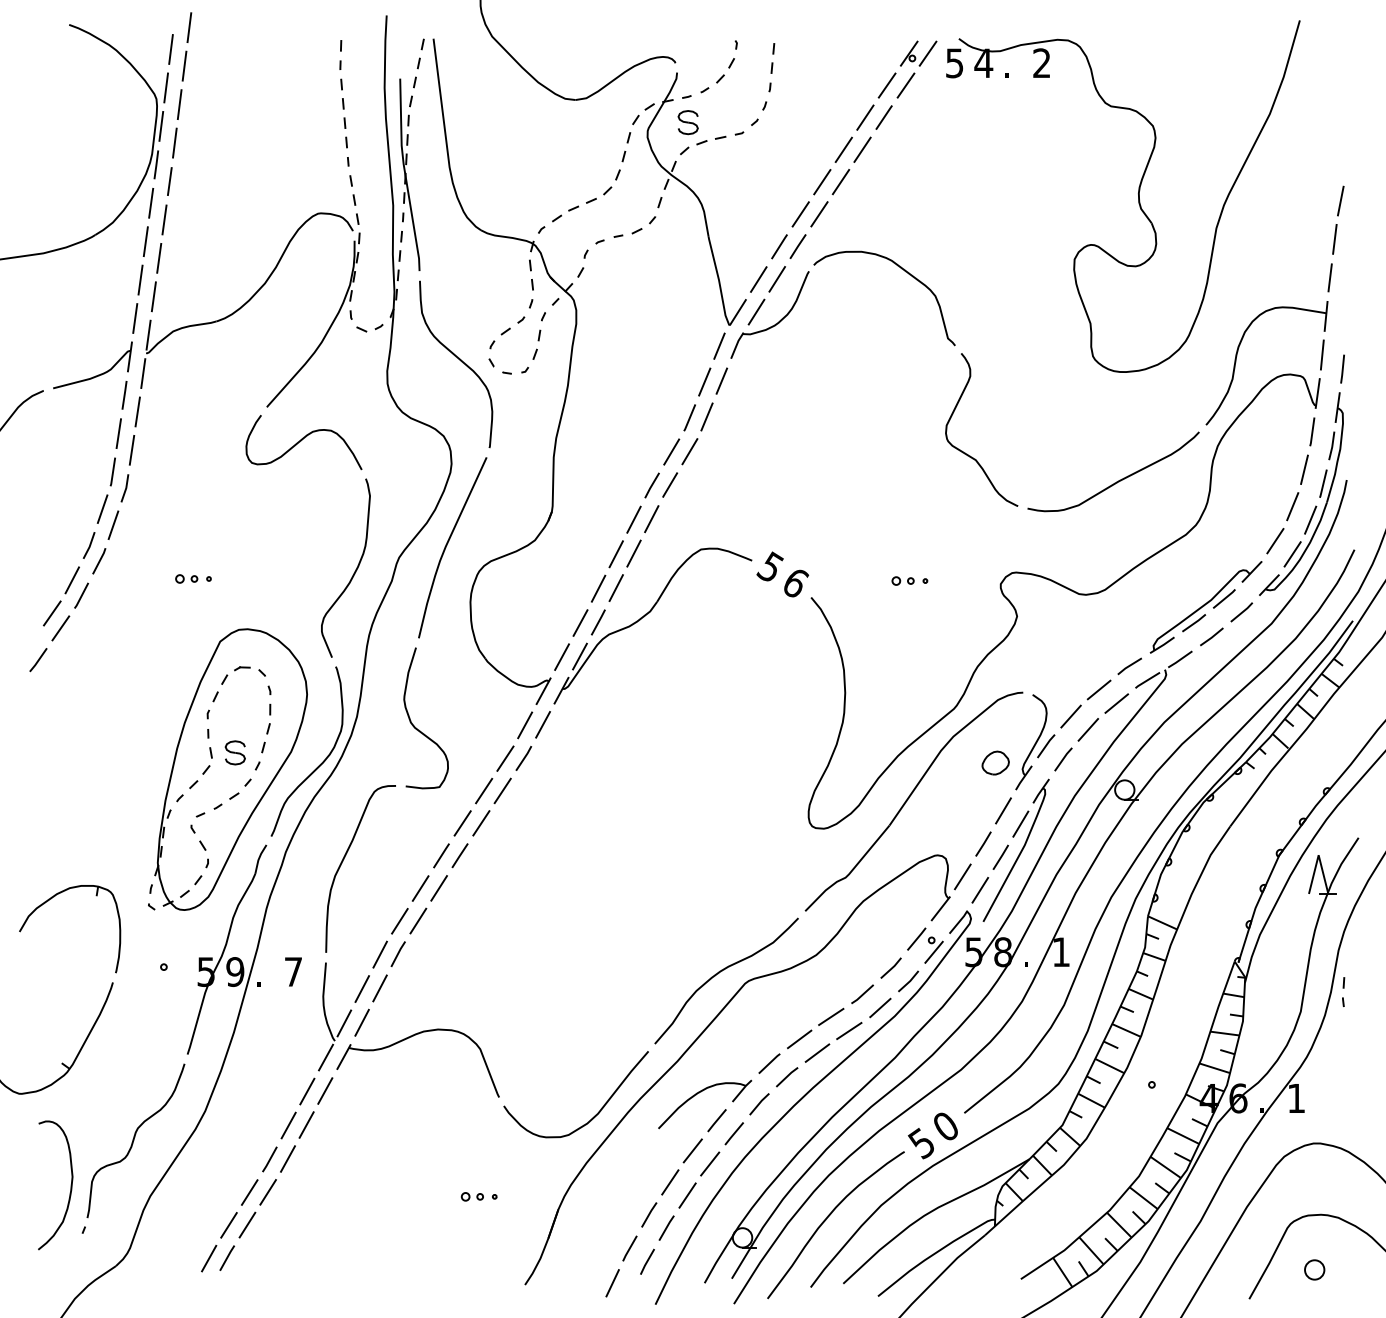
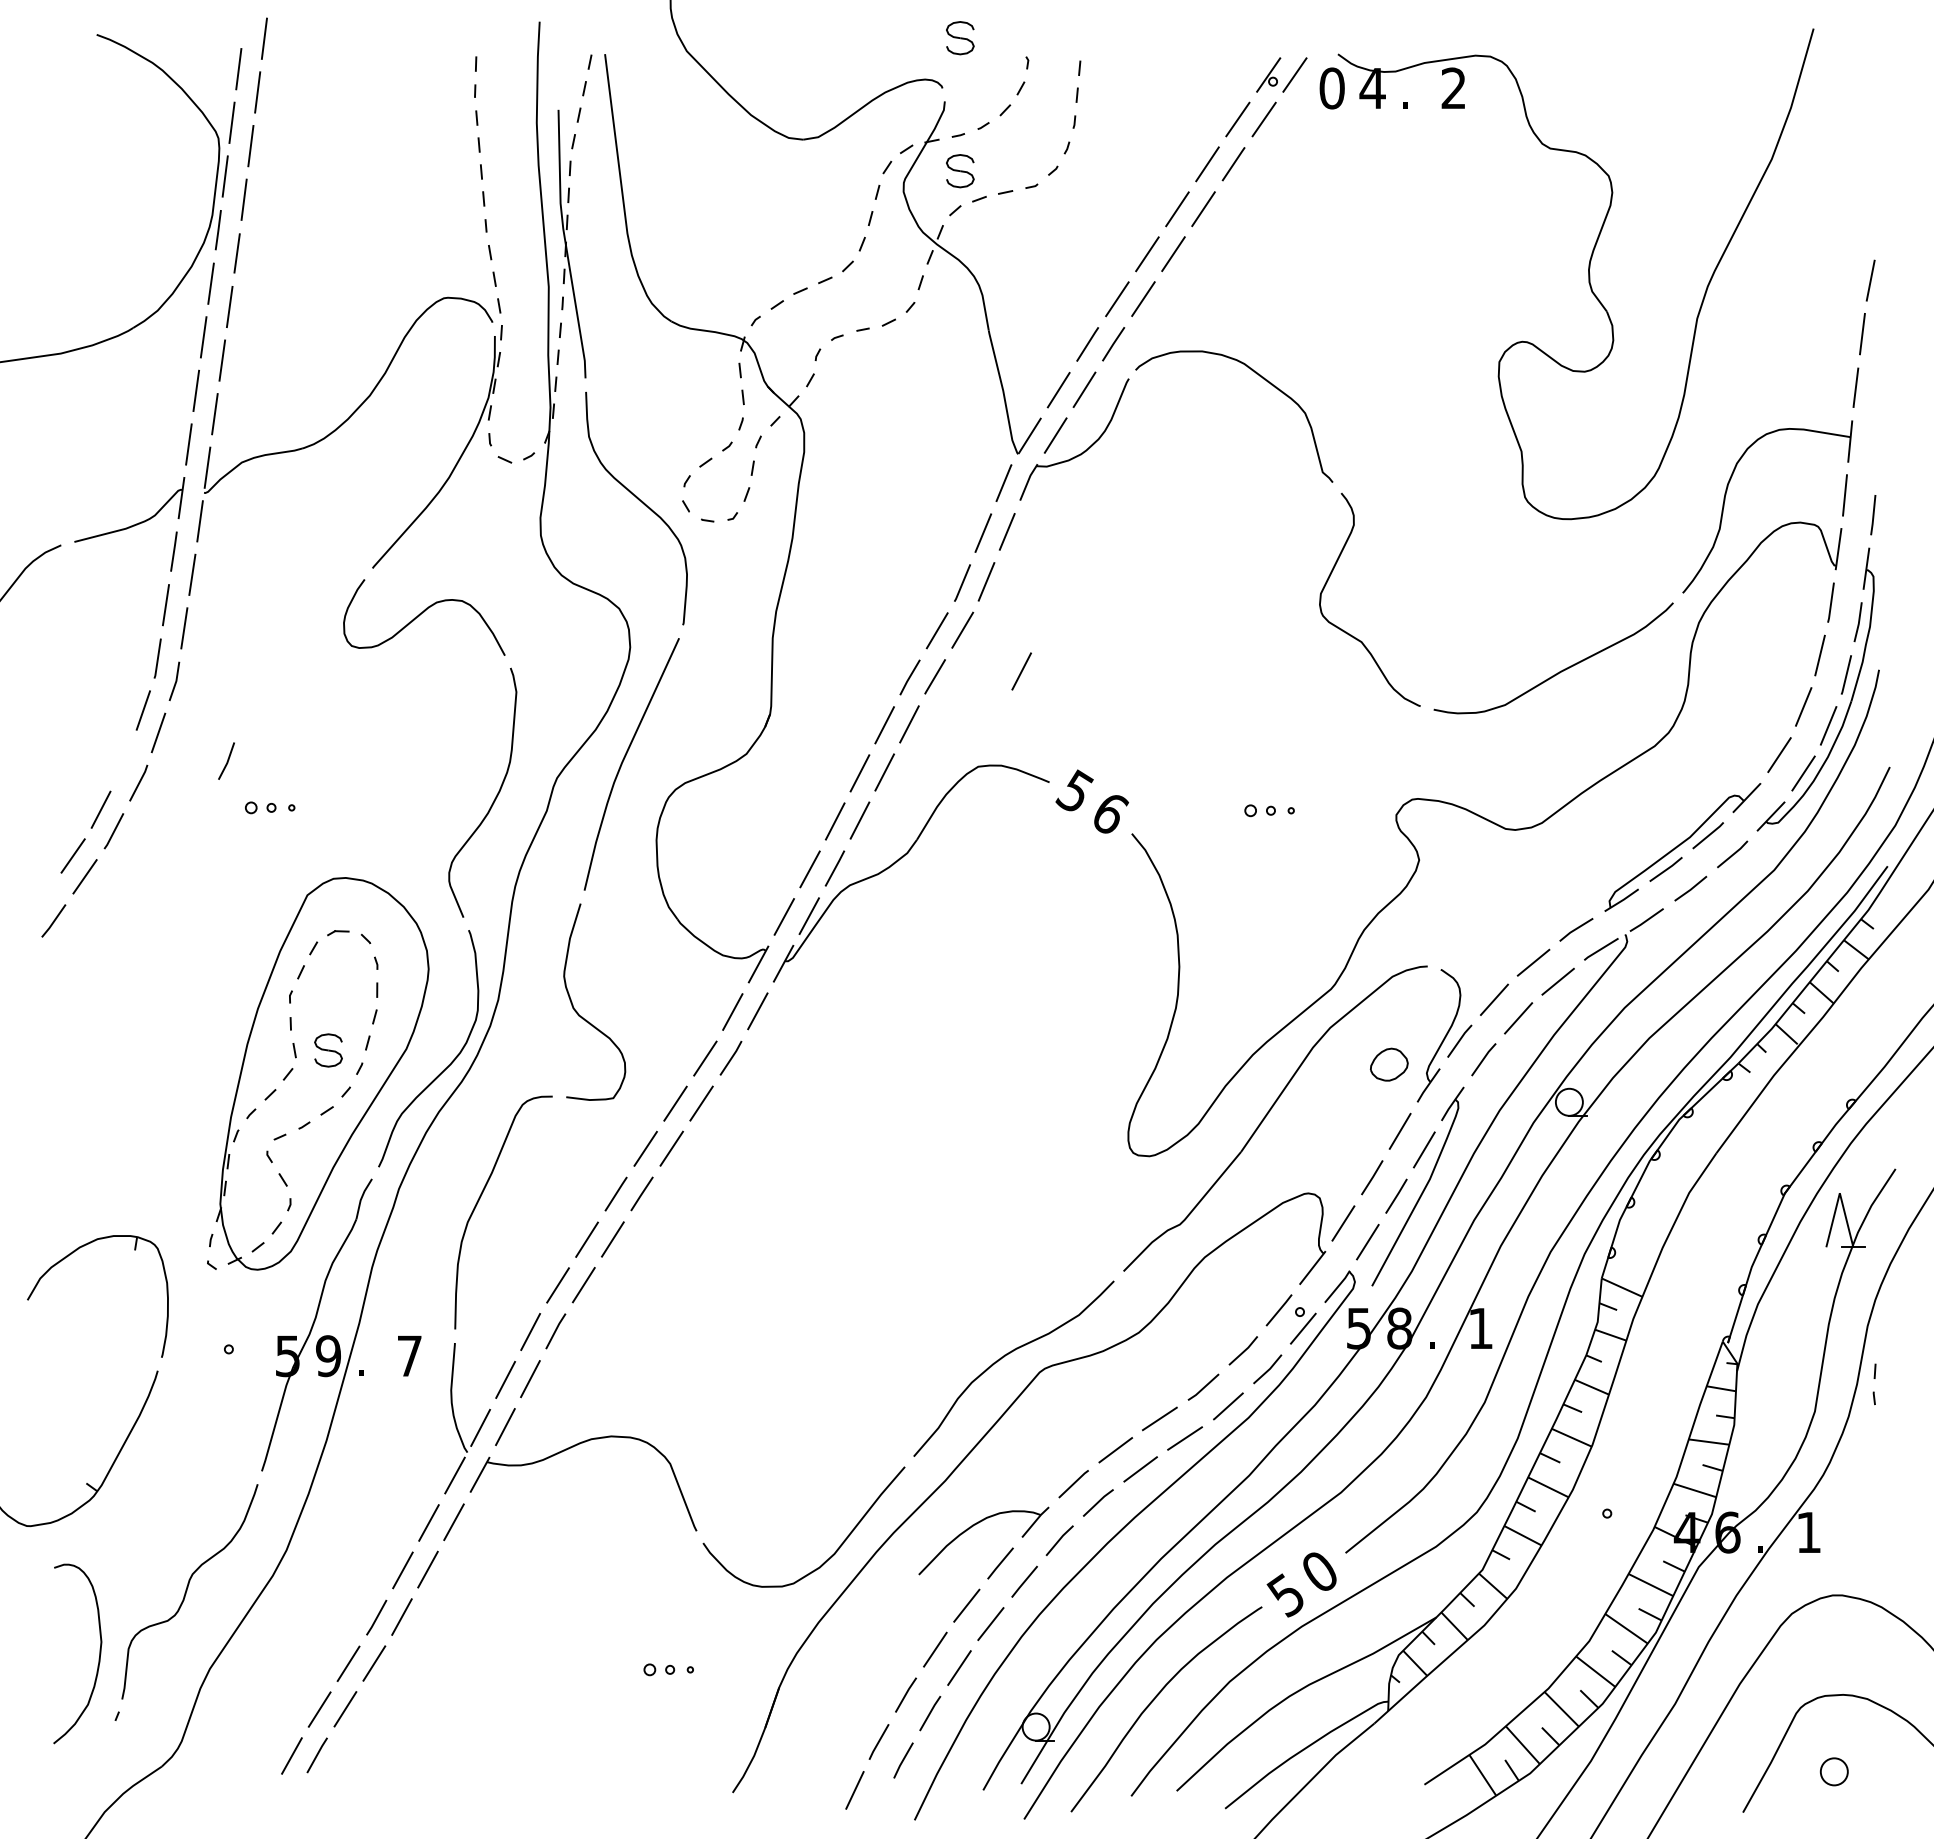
part: (688, 27) -> (960, 38), added
text: (954, 63) -> (1331, 88), 5 -> 0
line: (732, 481) -> (1021, 671), added
line: (89, 545) -> (227, 760), moved

